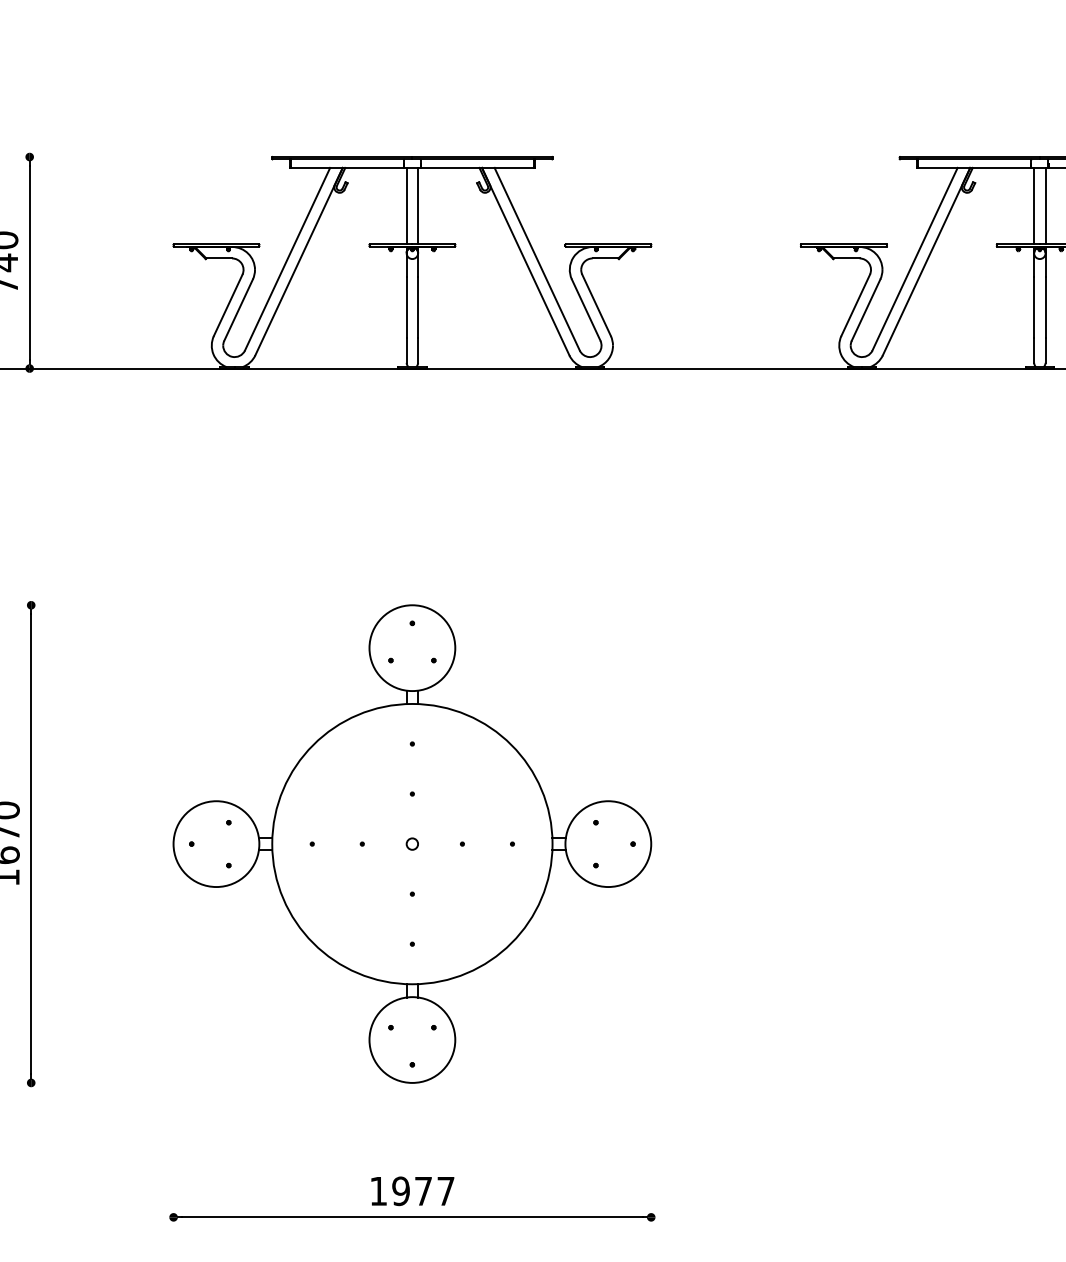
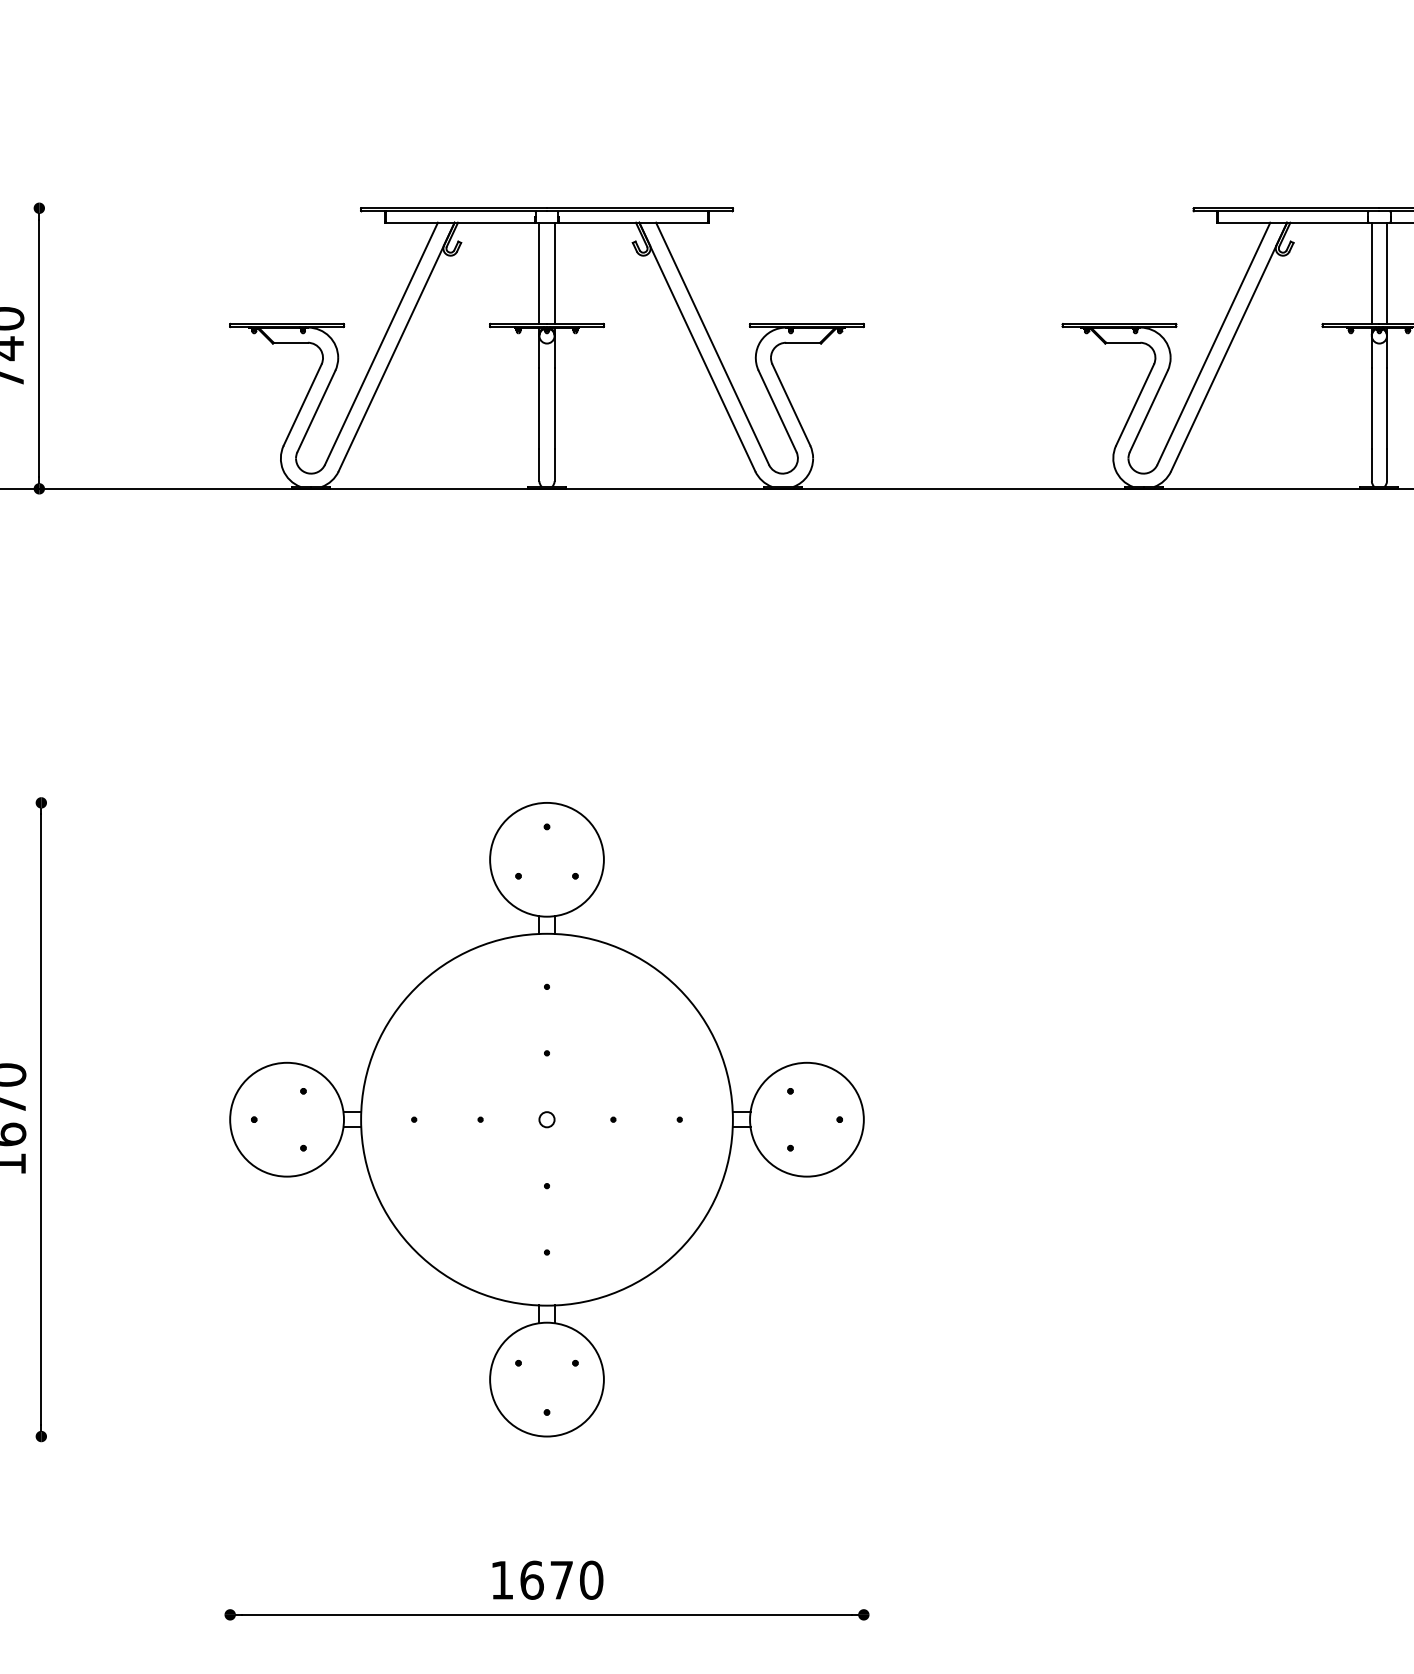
text: (423, 1191) -> (561, 1580), 1977 -> 1670

